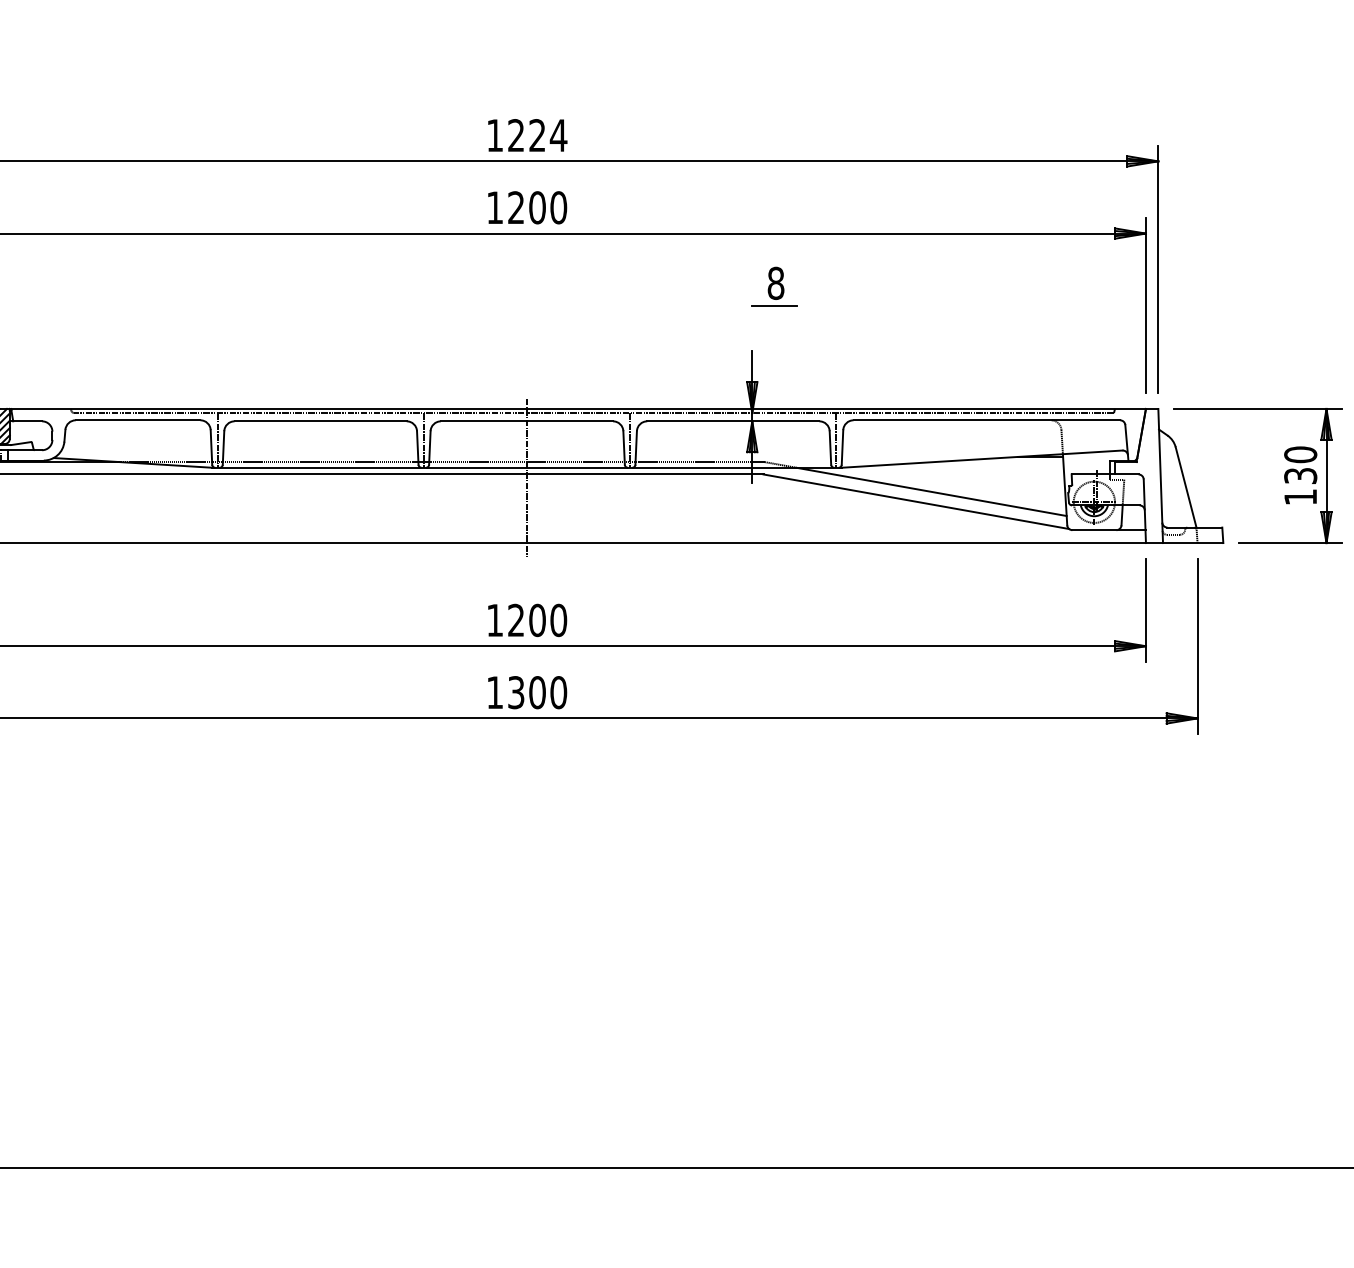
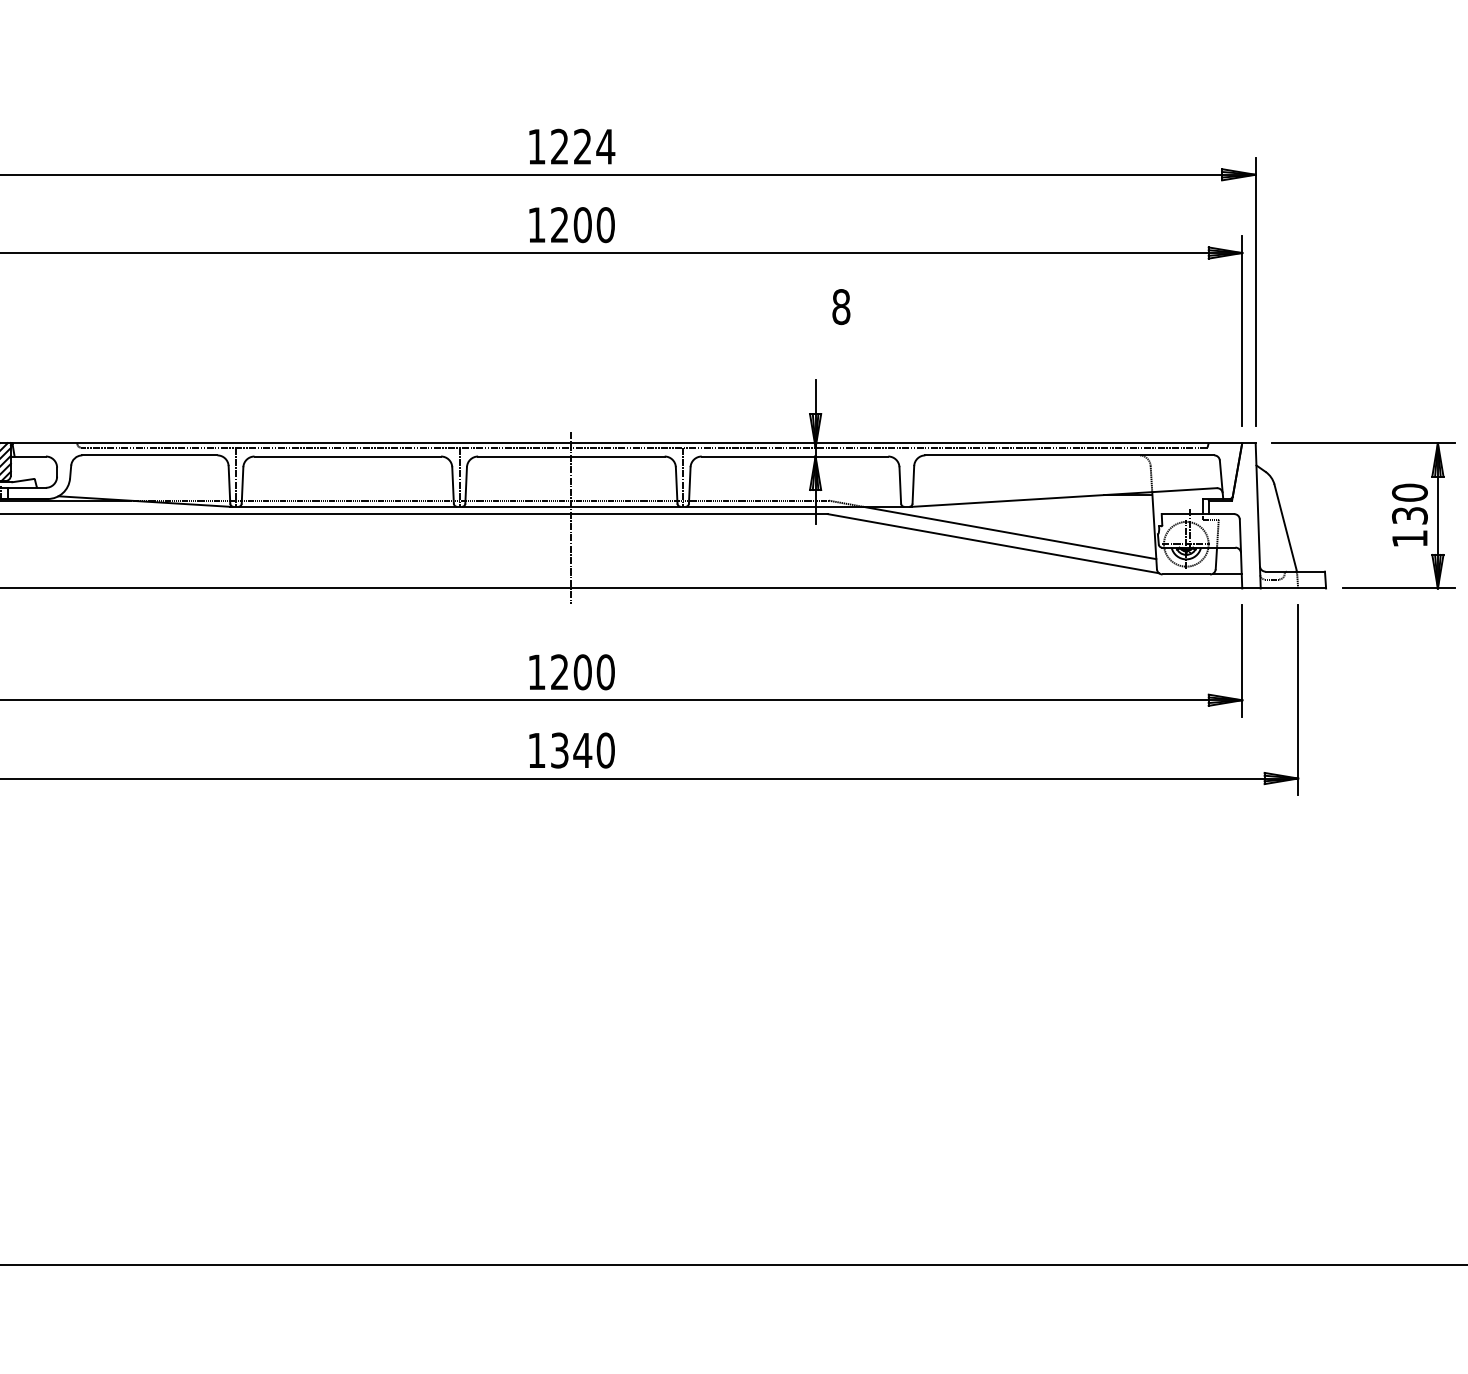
line: (774, 305) -> (839, 331), removed
line: (836, 439) -> (906, 476), removed
text: (537, 692) -> (582, 750), 1300 -> 1340

